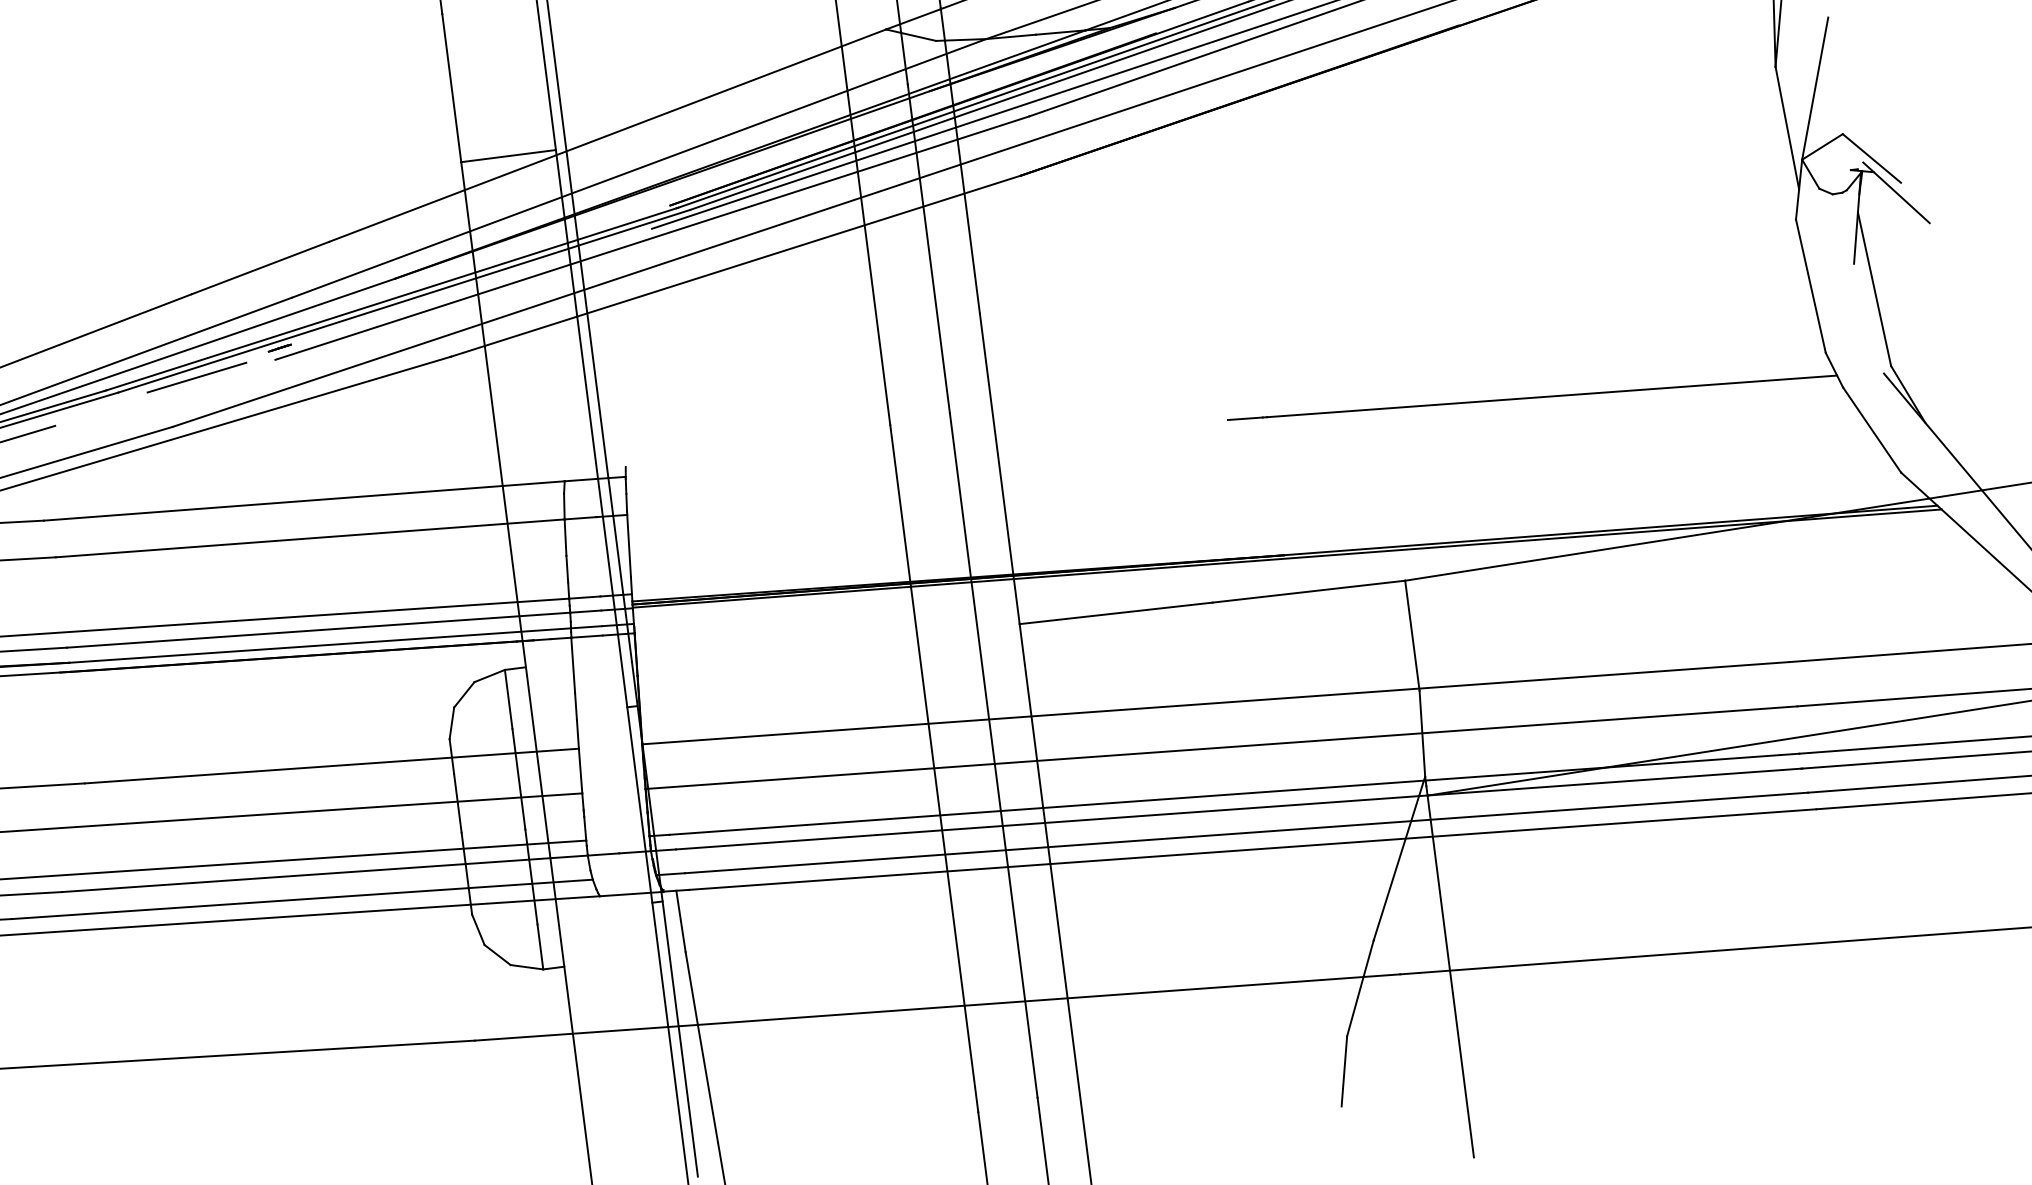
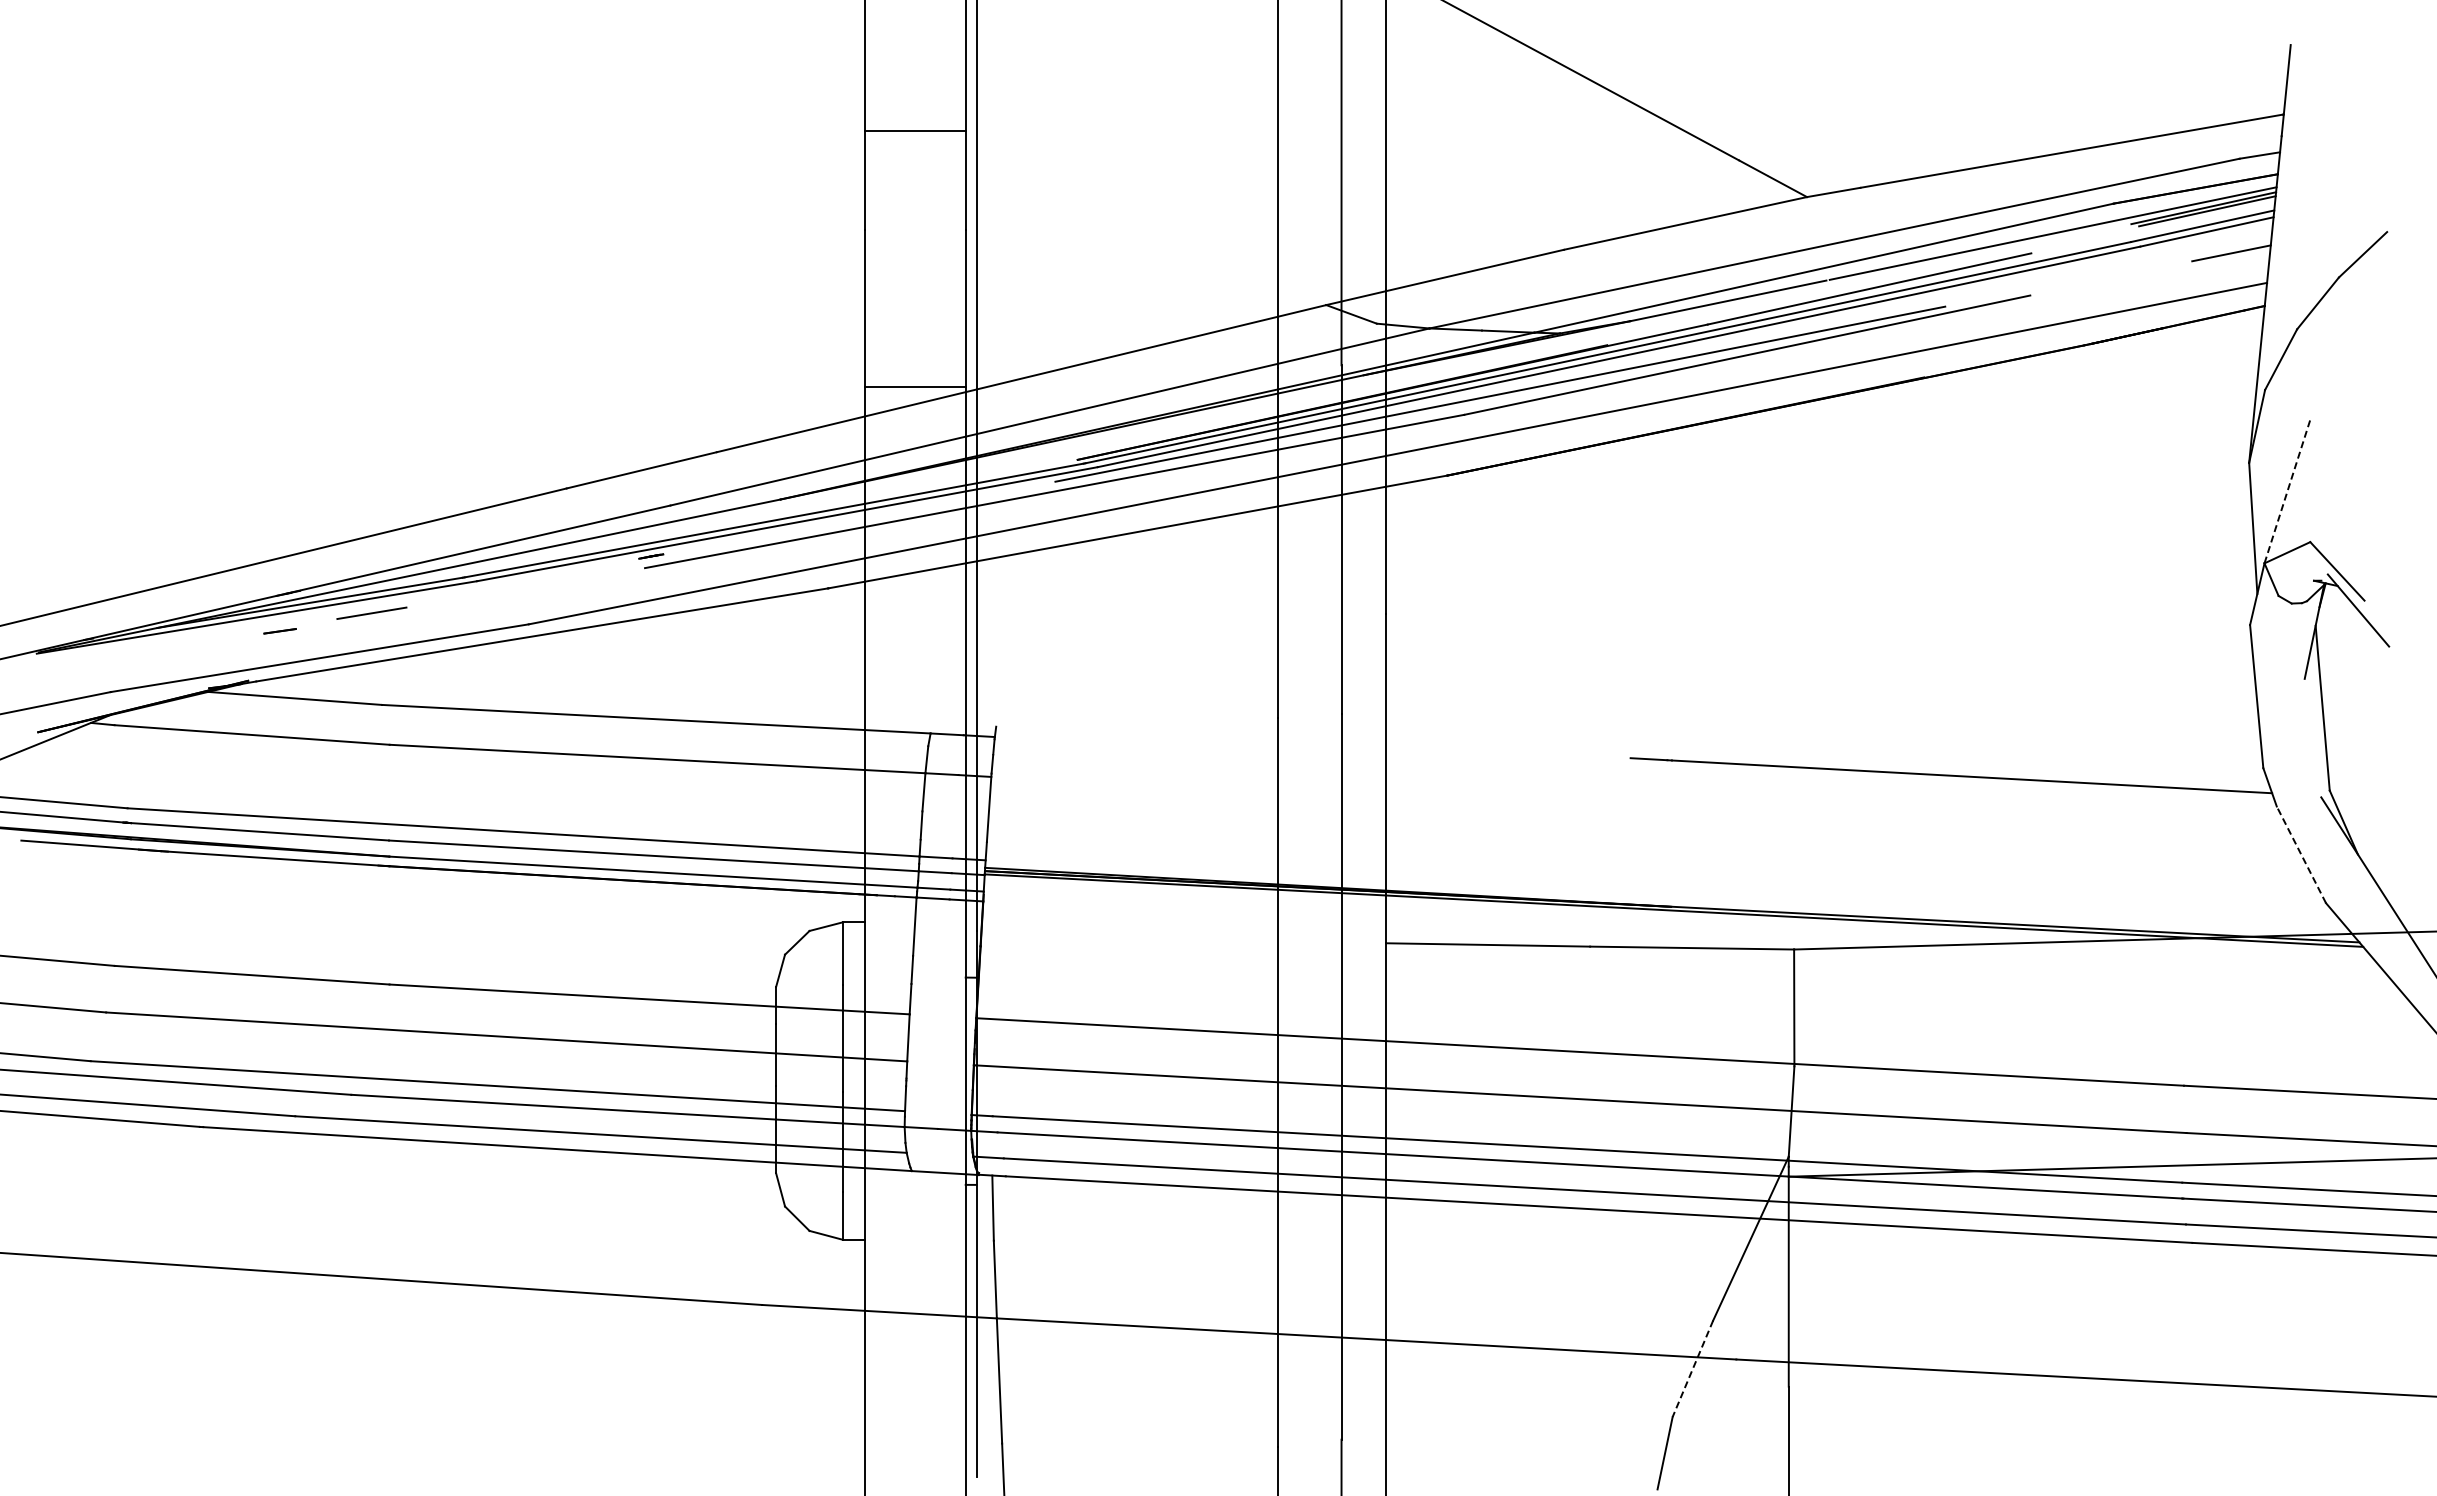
line: (1815, 88) -> (2287, 490), solid -> dashed
line: (196, 377) -> (560, 576), removed
line: (1872, 429) -> (2301, 854), solid -> dashed
line: (1360, 989) -> (1692, 1369), solid -> dashed

